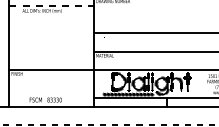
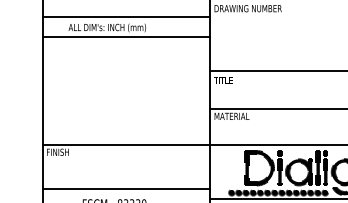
line: (52, 5) -> (127, 16), dashed -> solid
line: (51, 15) -> (125, 36), added
line: (51, 92) -> (125, 189), added

